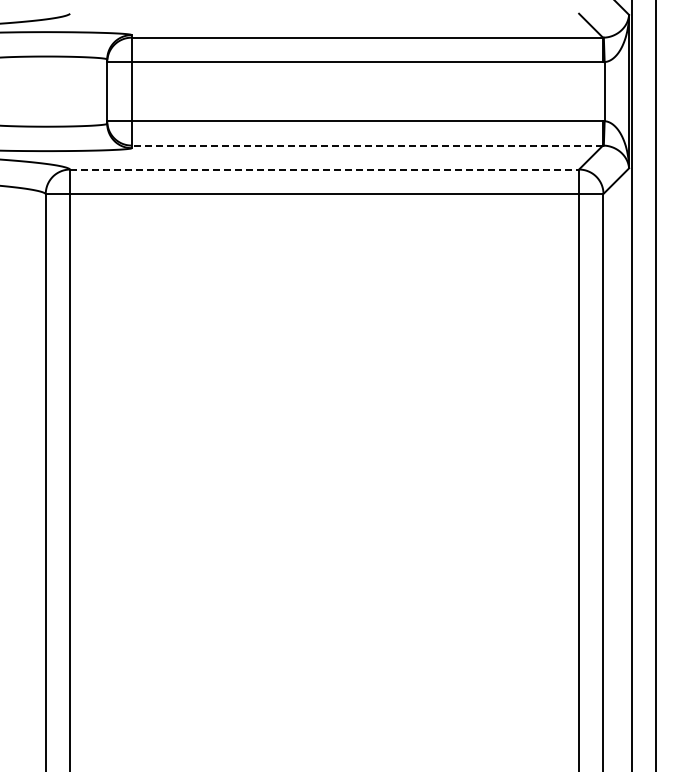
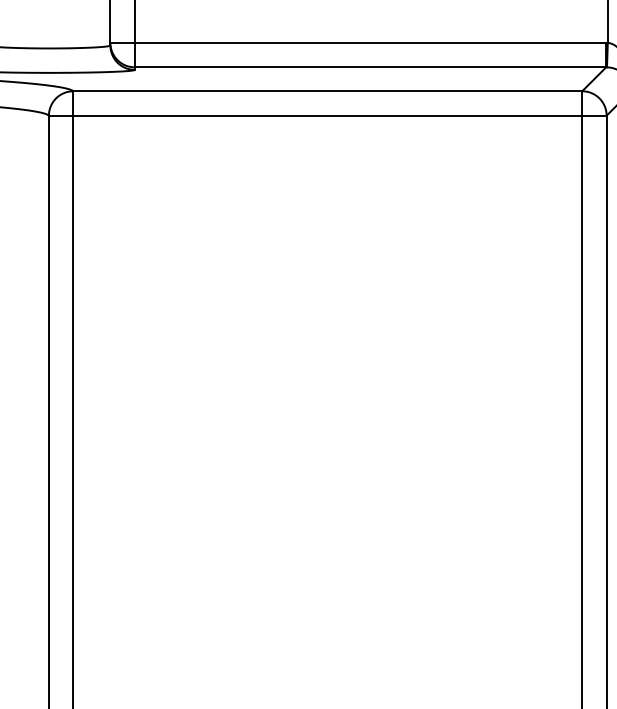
line: (367, 145) -> (370, 67), dashed -> solid
line: (325, 169) -> (328, 91), dashed -> solid

